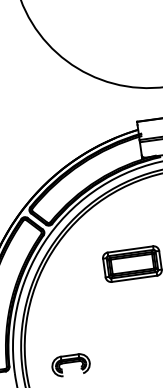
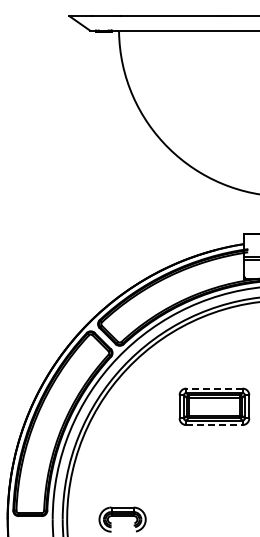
line: (129, 249) -> (213, 388), solid -> dashed
line: (134, 279) -> (214, 425), solid -> dashed

